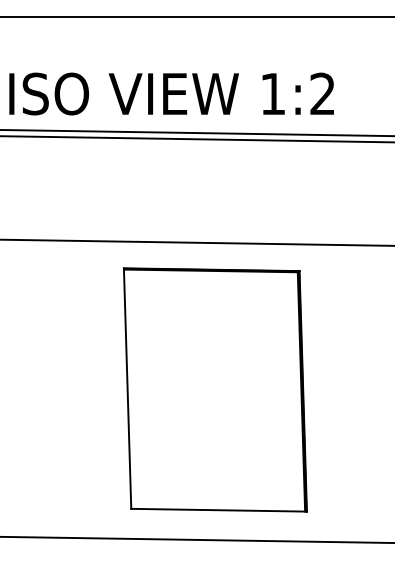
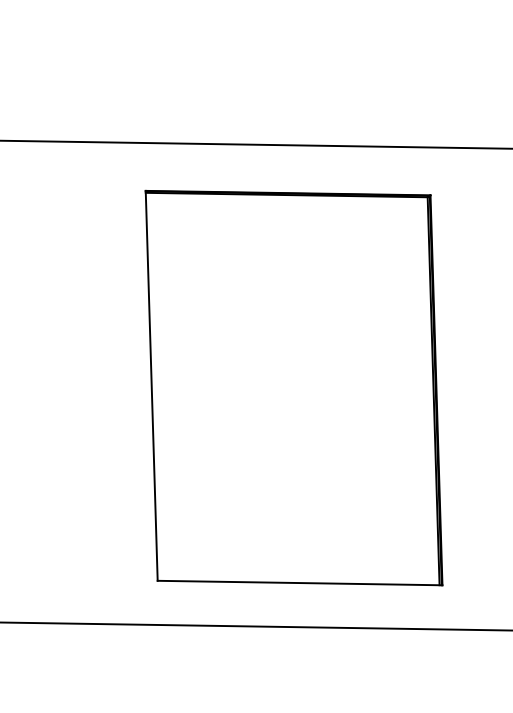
part: (215, 389) -> (294, 387), moved

